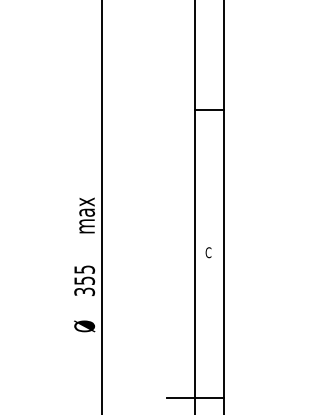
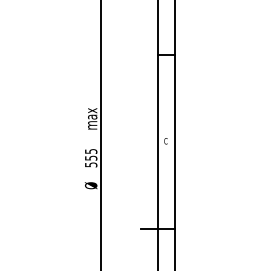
text: (83, 291) -> (90, 164), 355 -> 555

